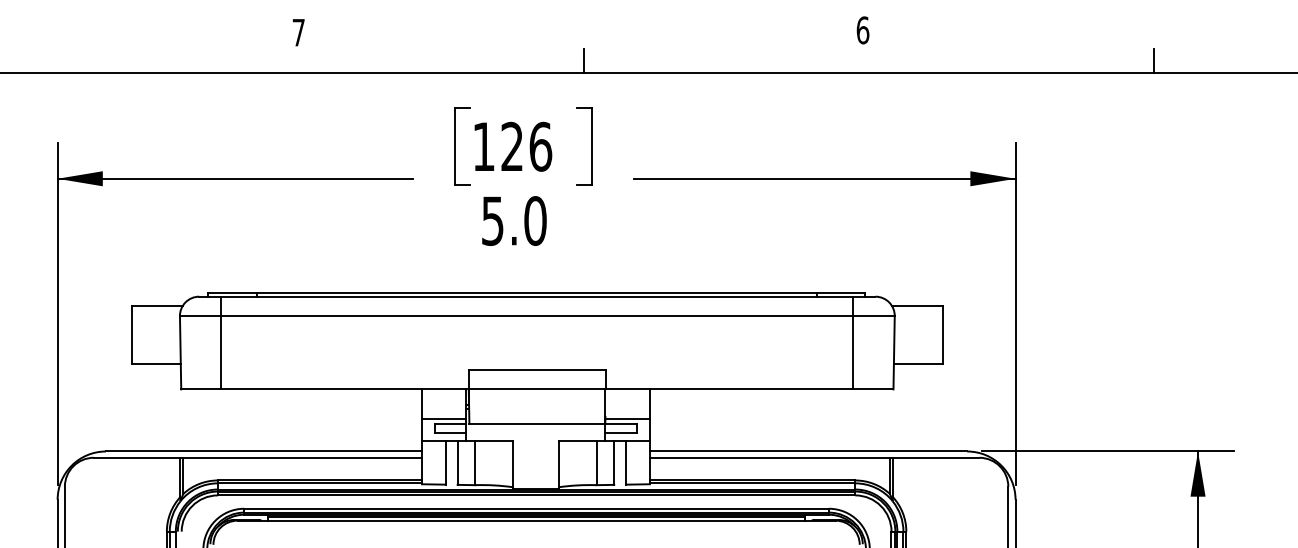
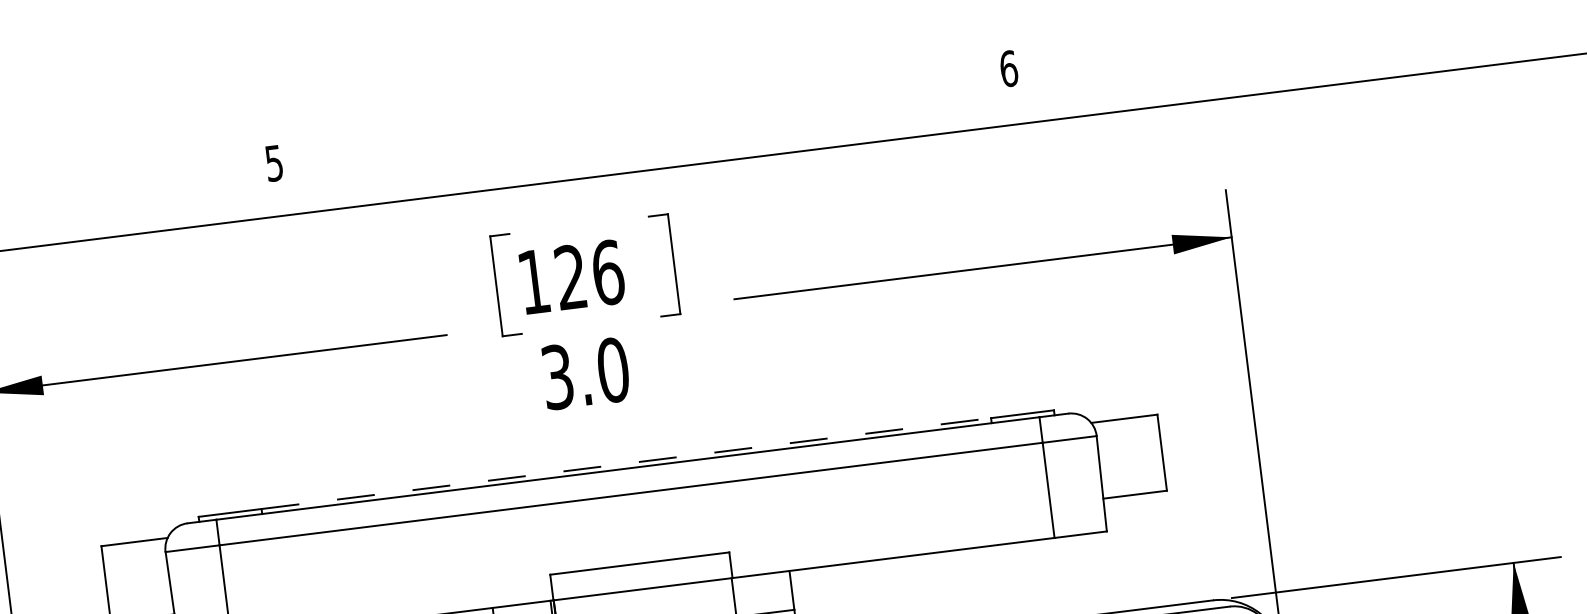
text: (298, 32) -> (273, 163), 7 -> 5
line: (584, 60) -> (651, 153), removed
line: (1154, 60) -> (1393, 60), removed
text: (492, 220) -> (557, 376), 5.0 -> 3.0
line: (537, 292) -> (627, 463), solid -> dashed

